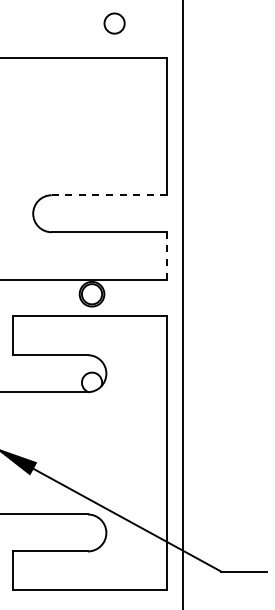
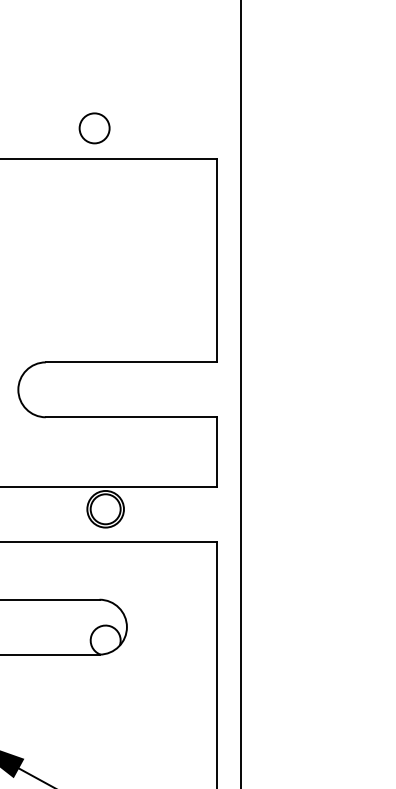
circle: (114, 23) -> (94, 128), moved
line: (109, 195) -> (131, 362), dashed -> solid
line: (166, 255) -> (216, 451), dashed -> solid

